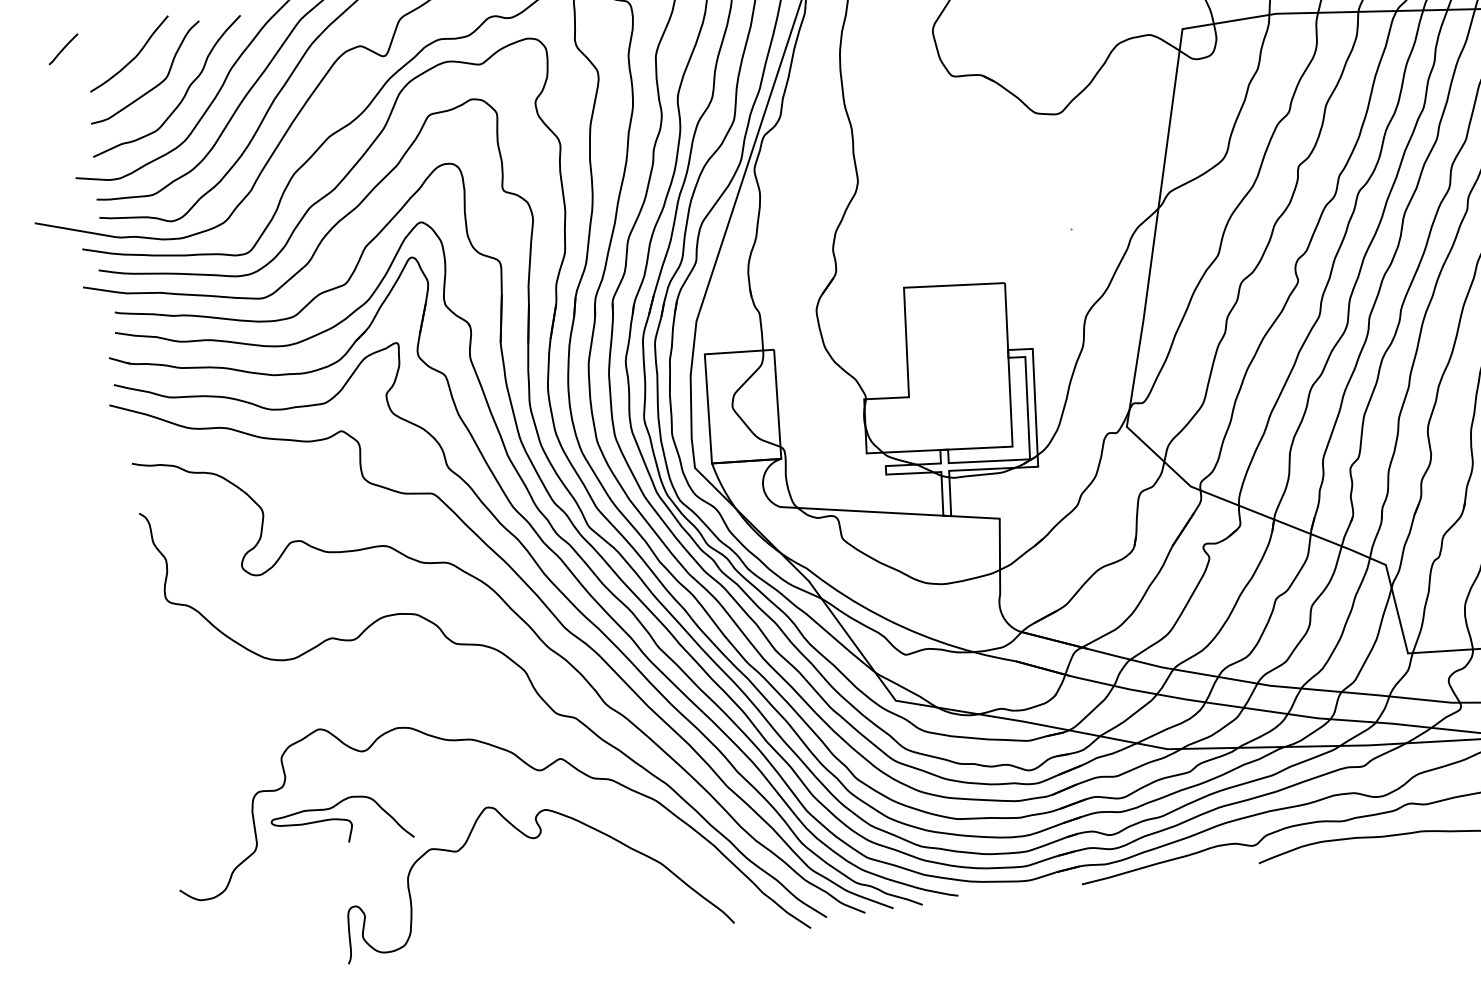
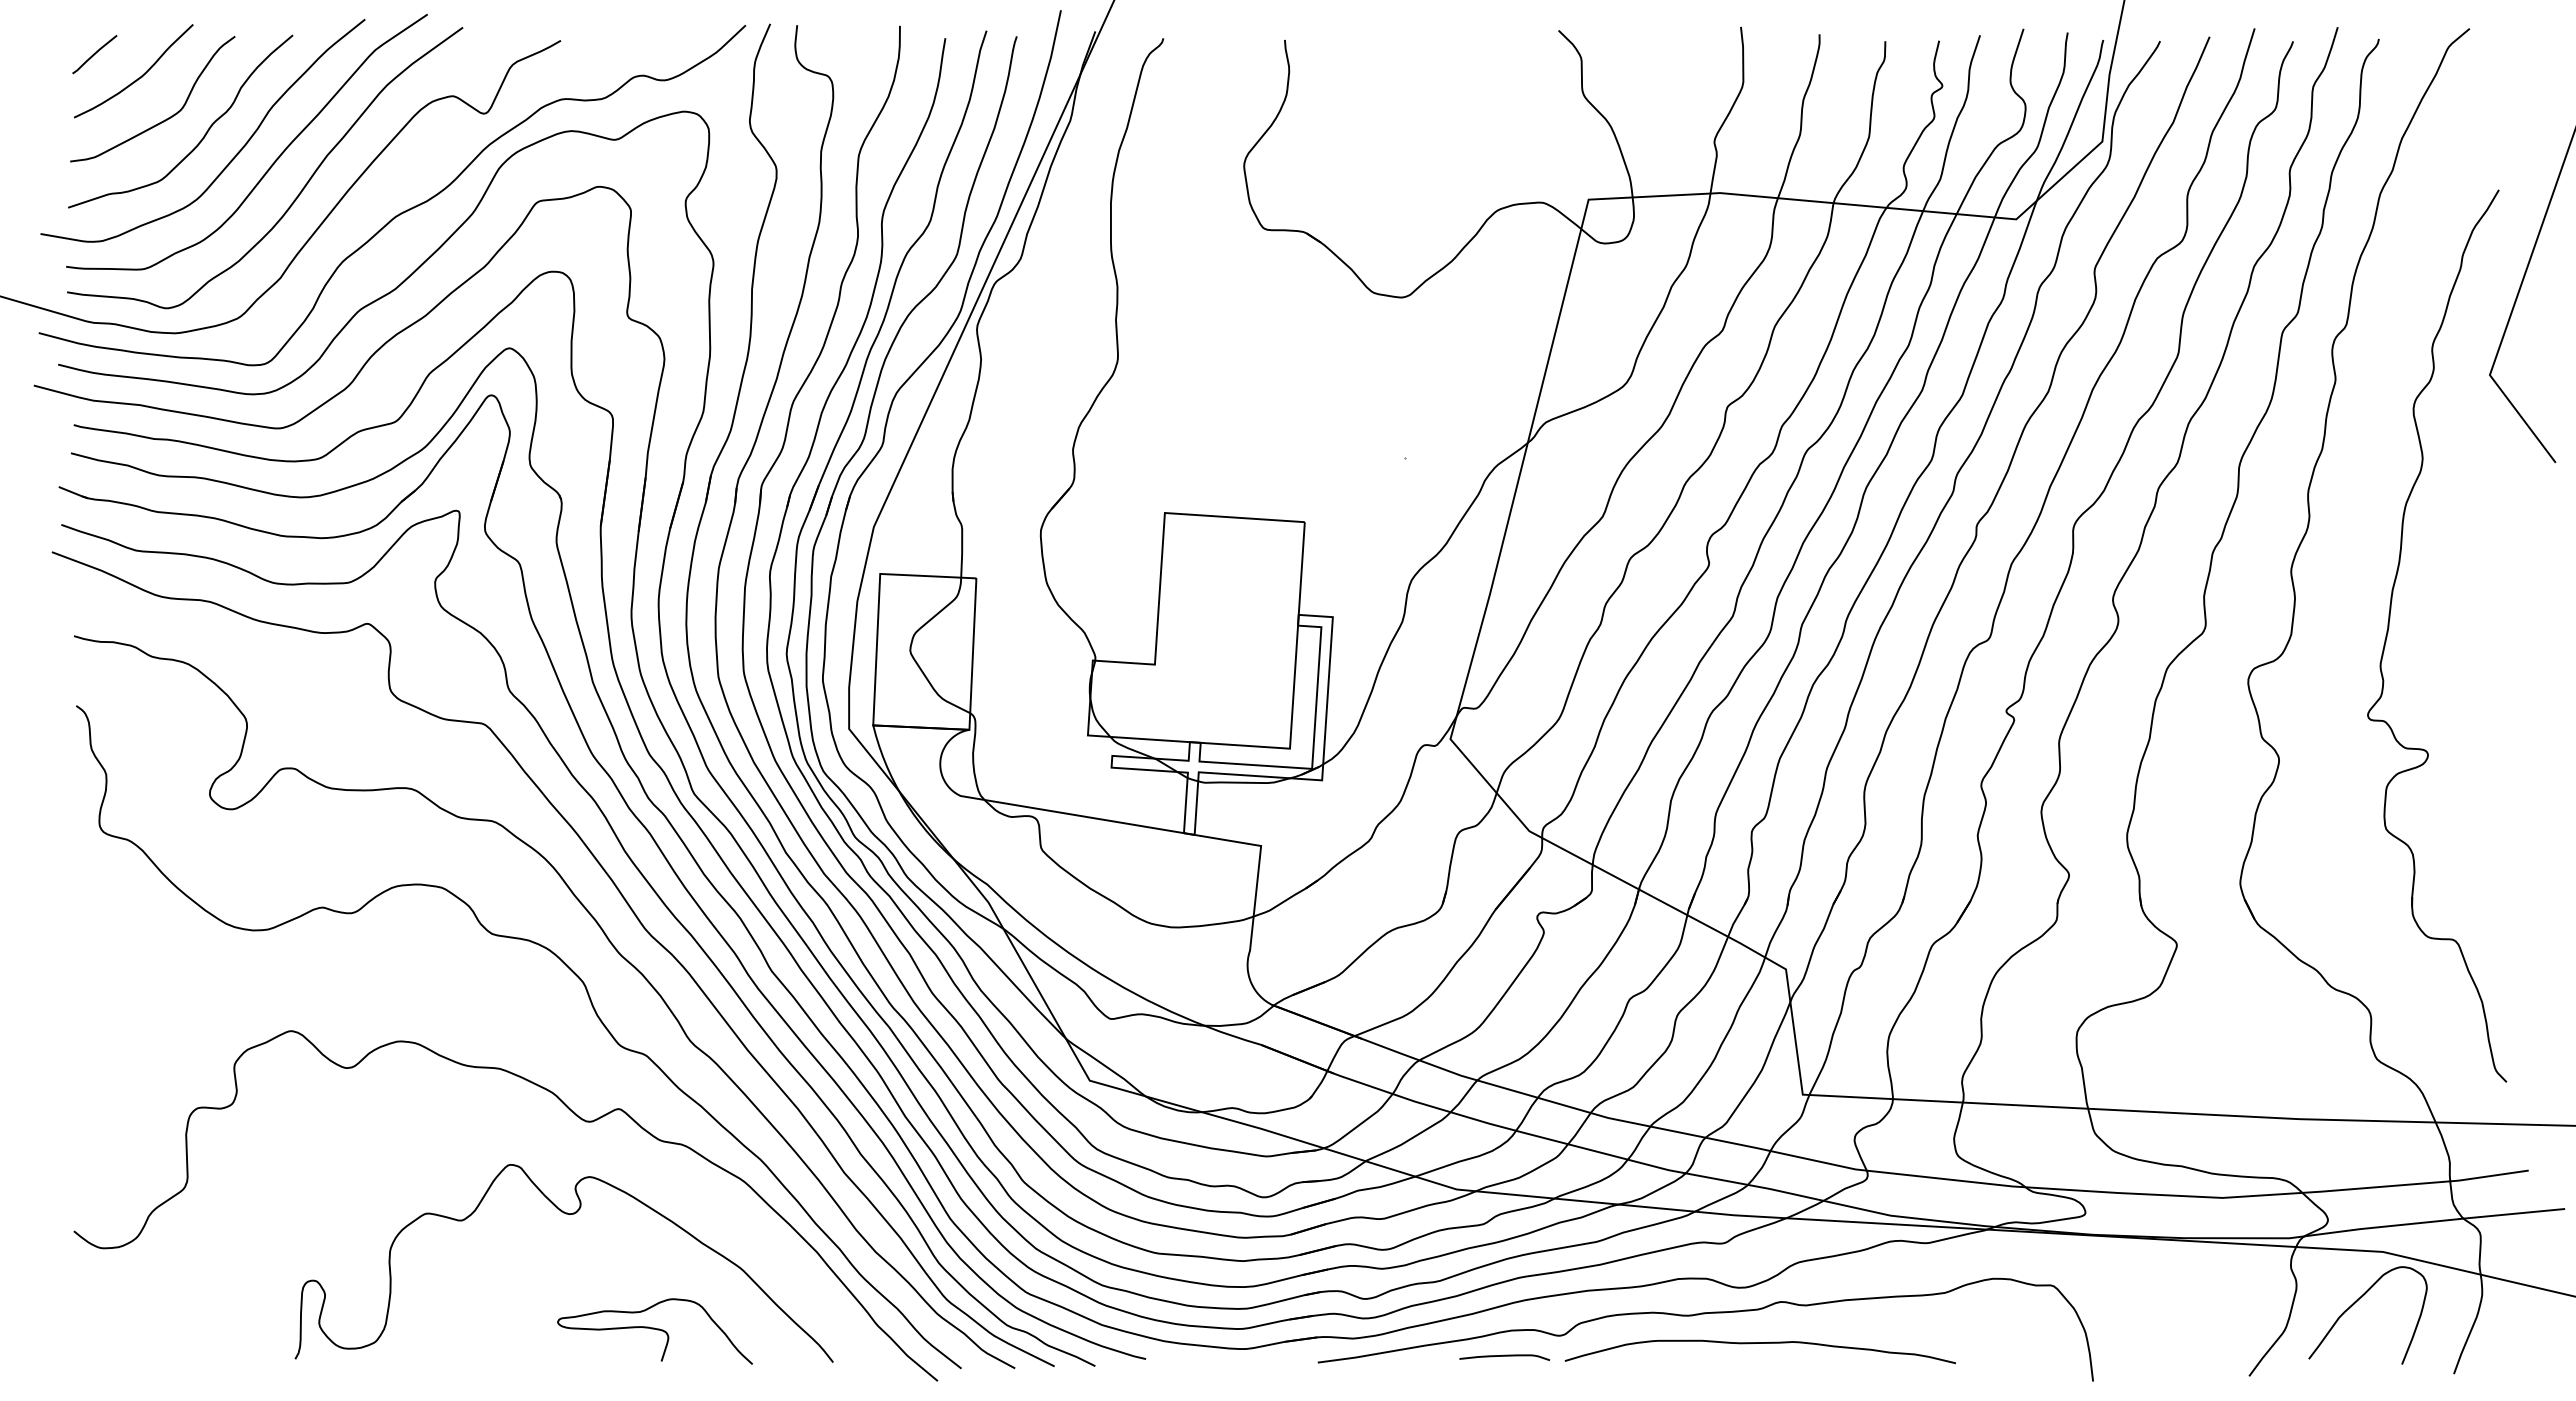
line: (63, 49) -> (94, 54), moved
curve: (341, 820) -> (654, 1329), moved
curve: (1215, 865) -> (1504, 1356), added

